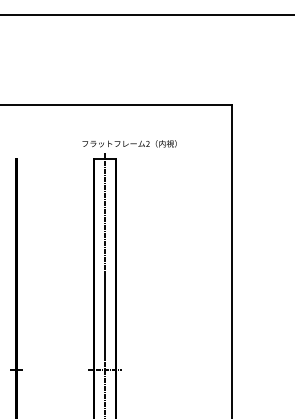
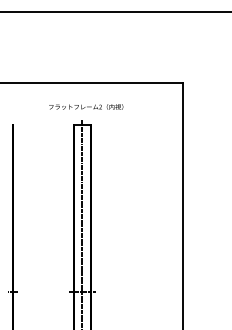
text: (129, 143) -> (86, 106), moved

